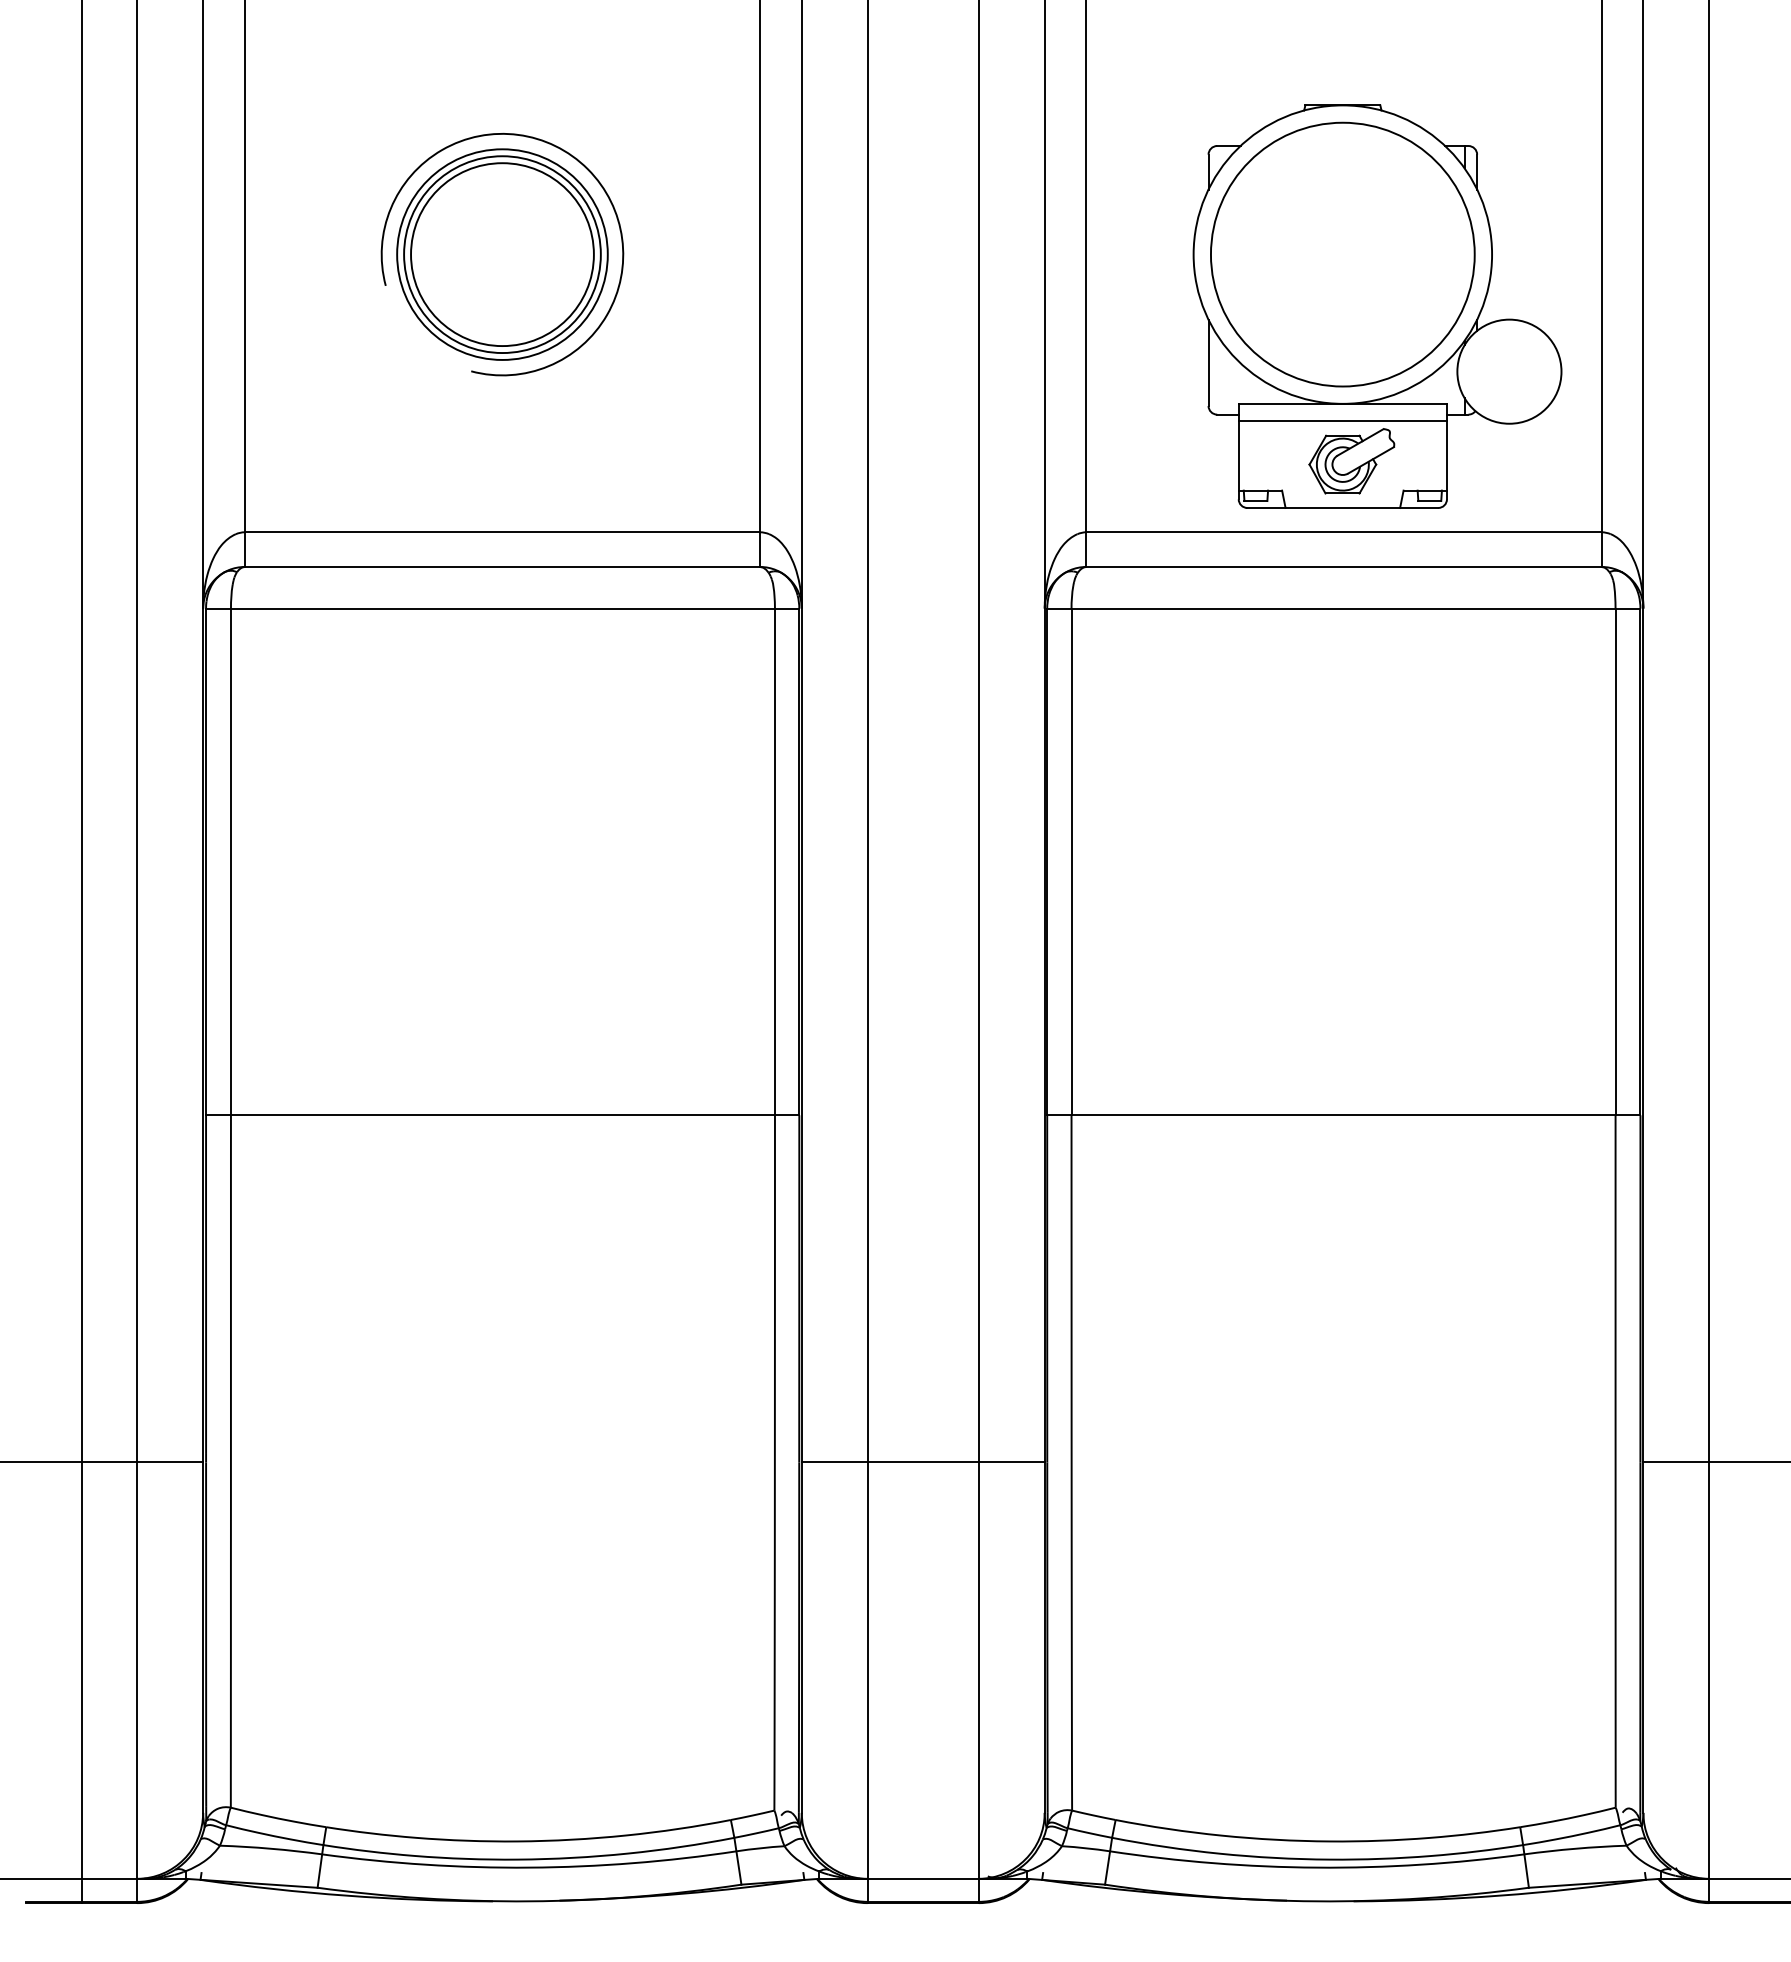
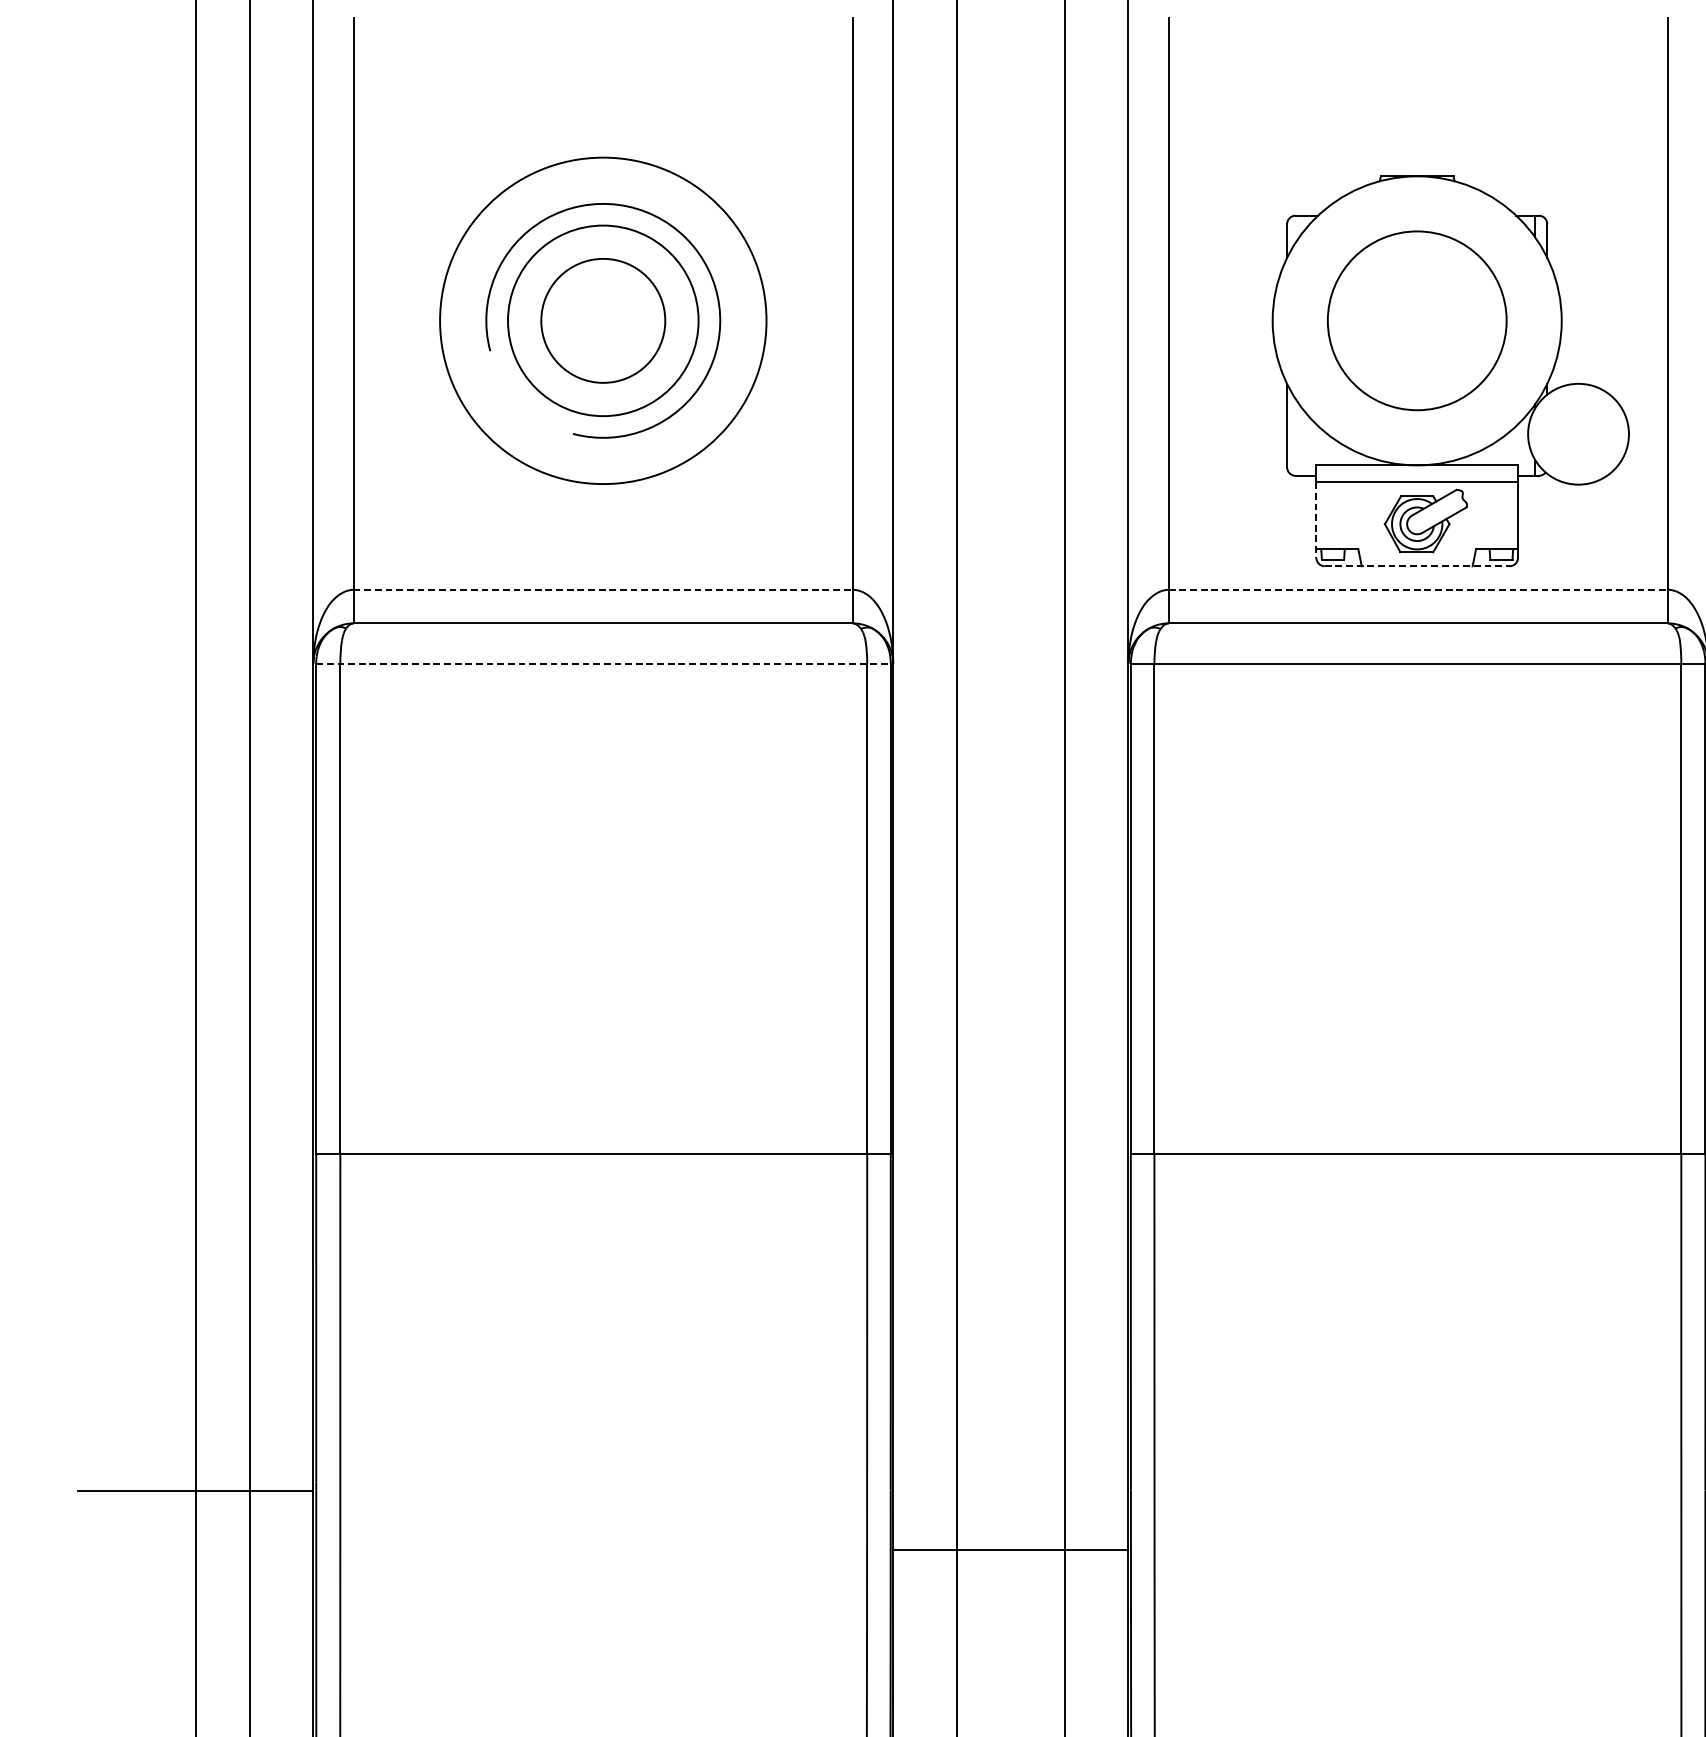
circle: (502, 254) -> (603, 320), size x0.7
circle: (502, 254) -> (603, 320), size x1.6
circle: (1342, 254) -> (1416, 320), size x0.7
line: (1238, 460) -> (1316, 520), solid -> dashed
line: (1343, 507) -> (1417, 565), solid -> dashed
line: (502, 532) -> (603, 589), solid -> dashed
line: (1344, 532) -> (1418, 589), solid -> dashed
line: (502, 608) -> (603, 663), solid -> dashed
line: (922, 1462) -> (1010, 1549), moved

